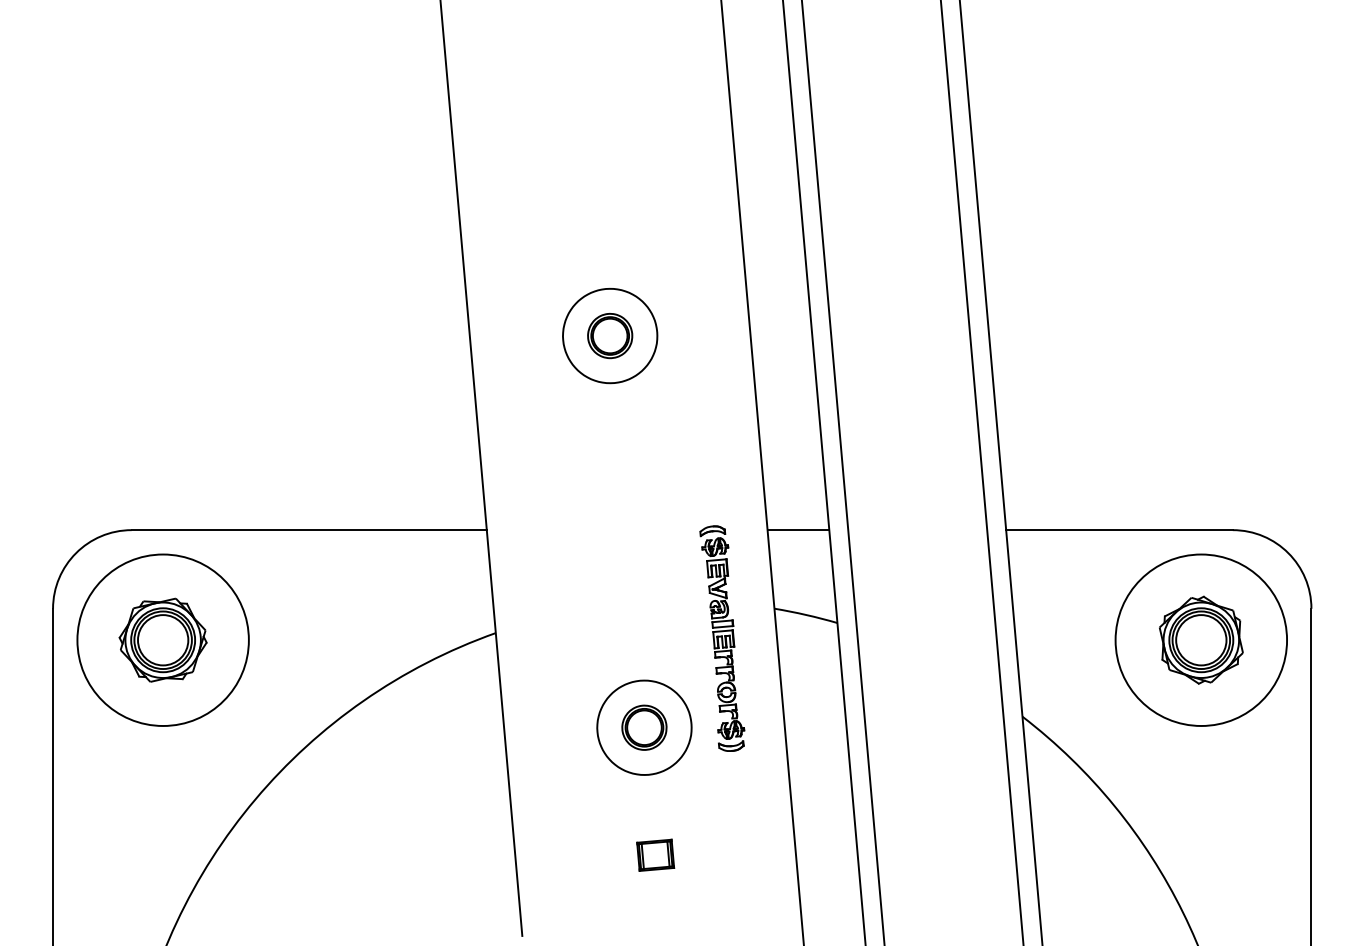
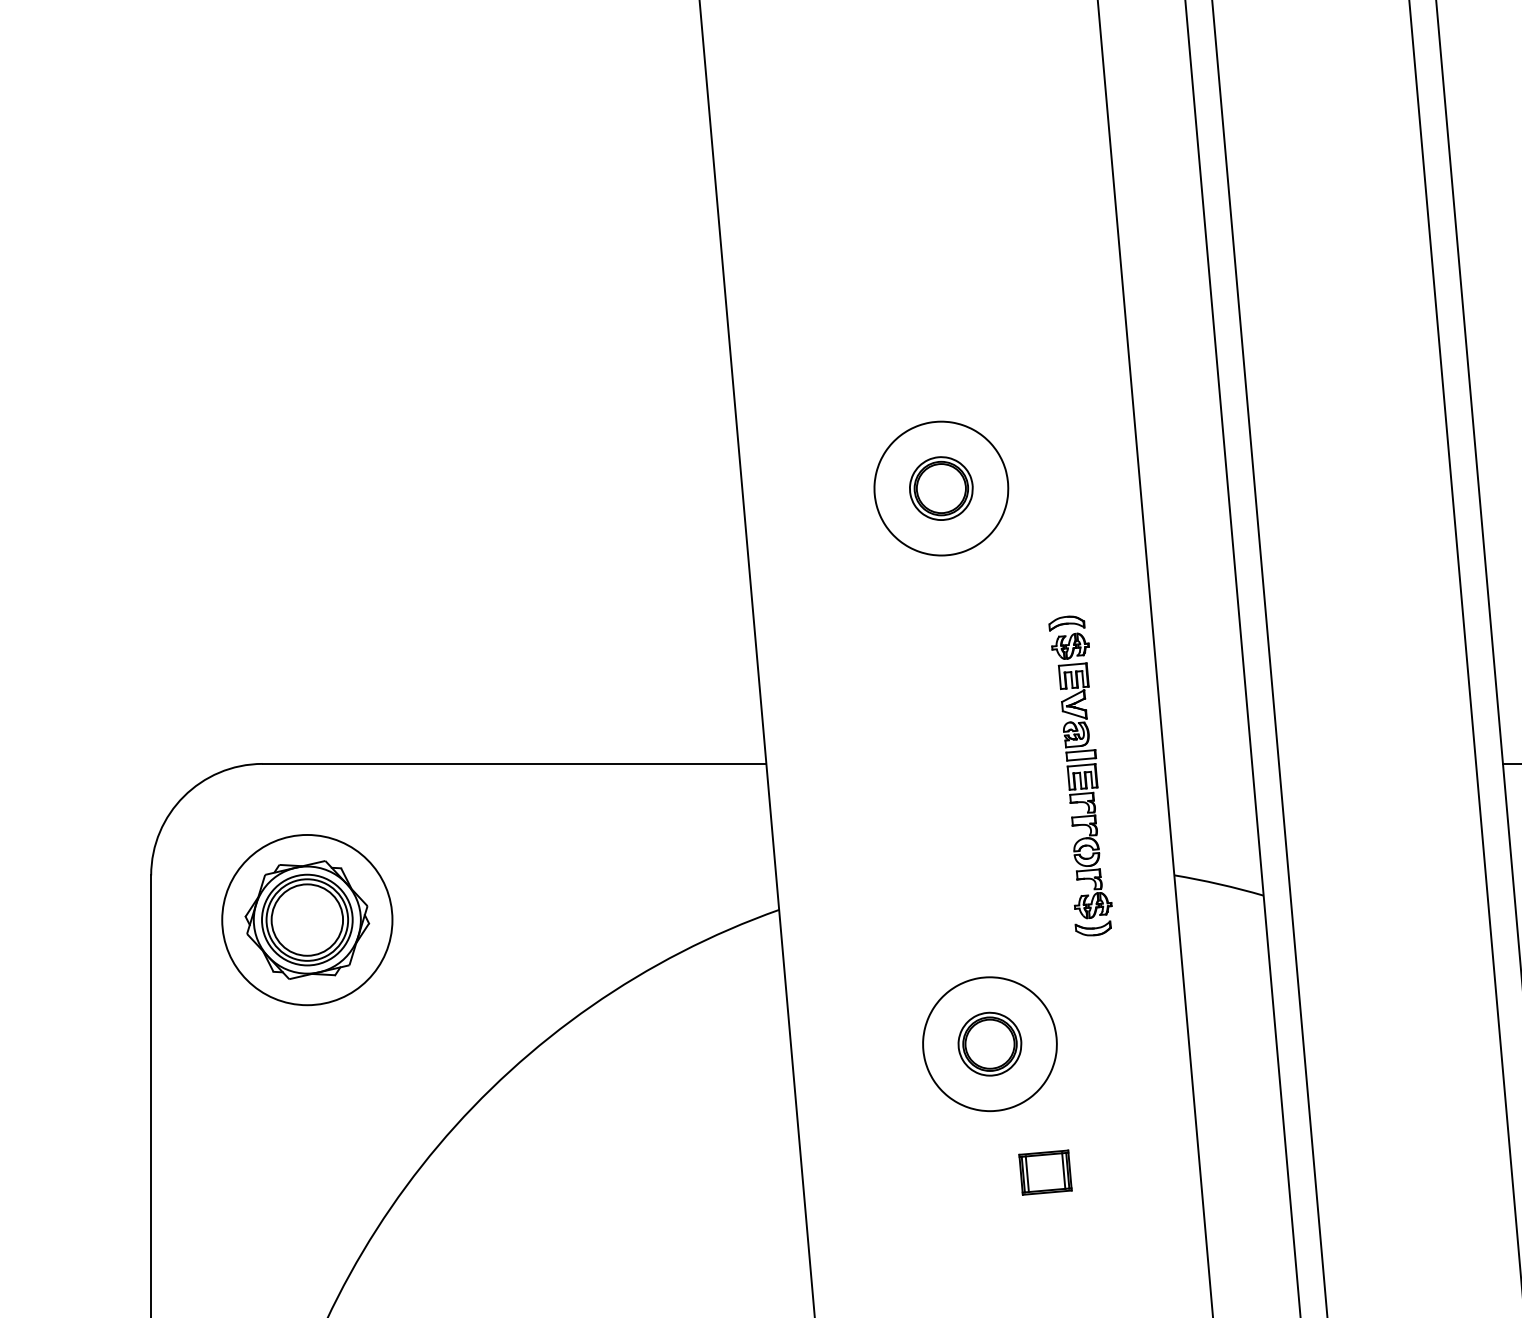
line: (798, 530) -> (1208, 764), removed
part: (722, 638) -> (1080, 775), moved
circle: (162, 639) -> (306, 919), size x0.7
part: (655, 854) -> (1045, 1171), moved

